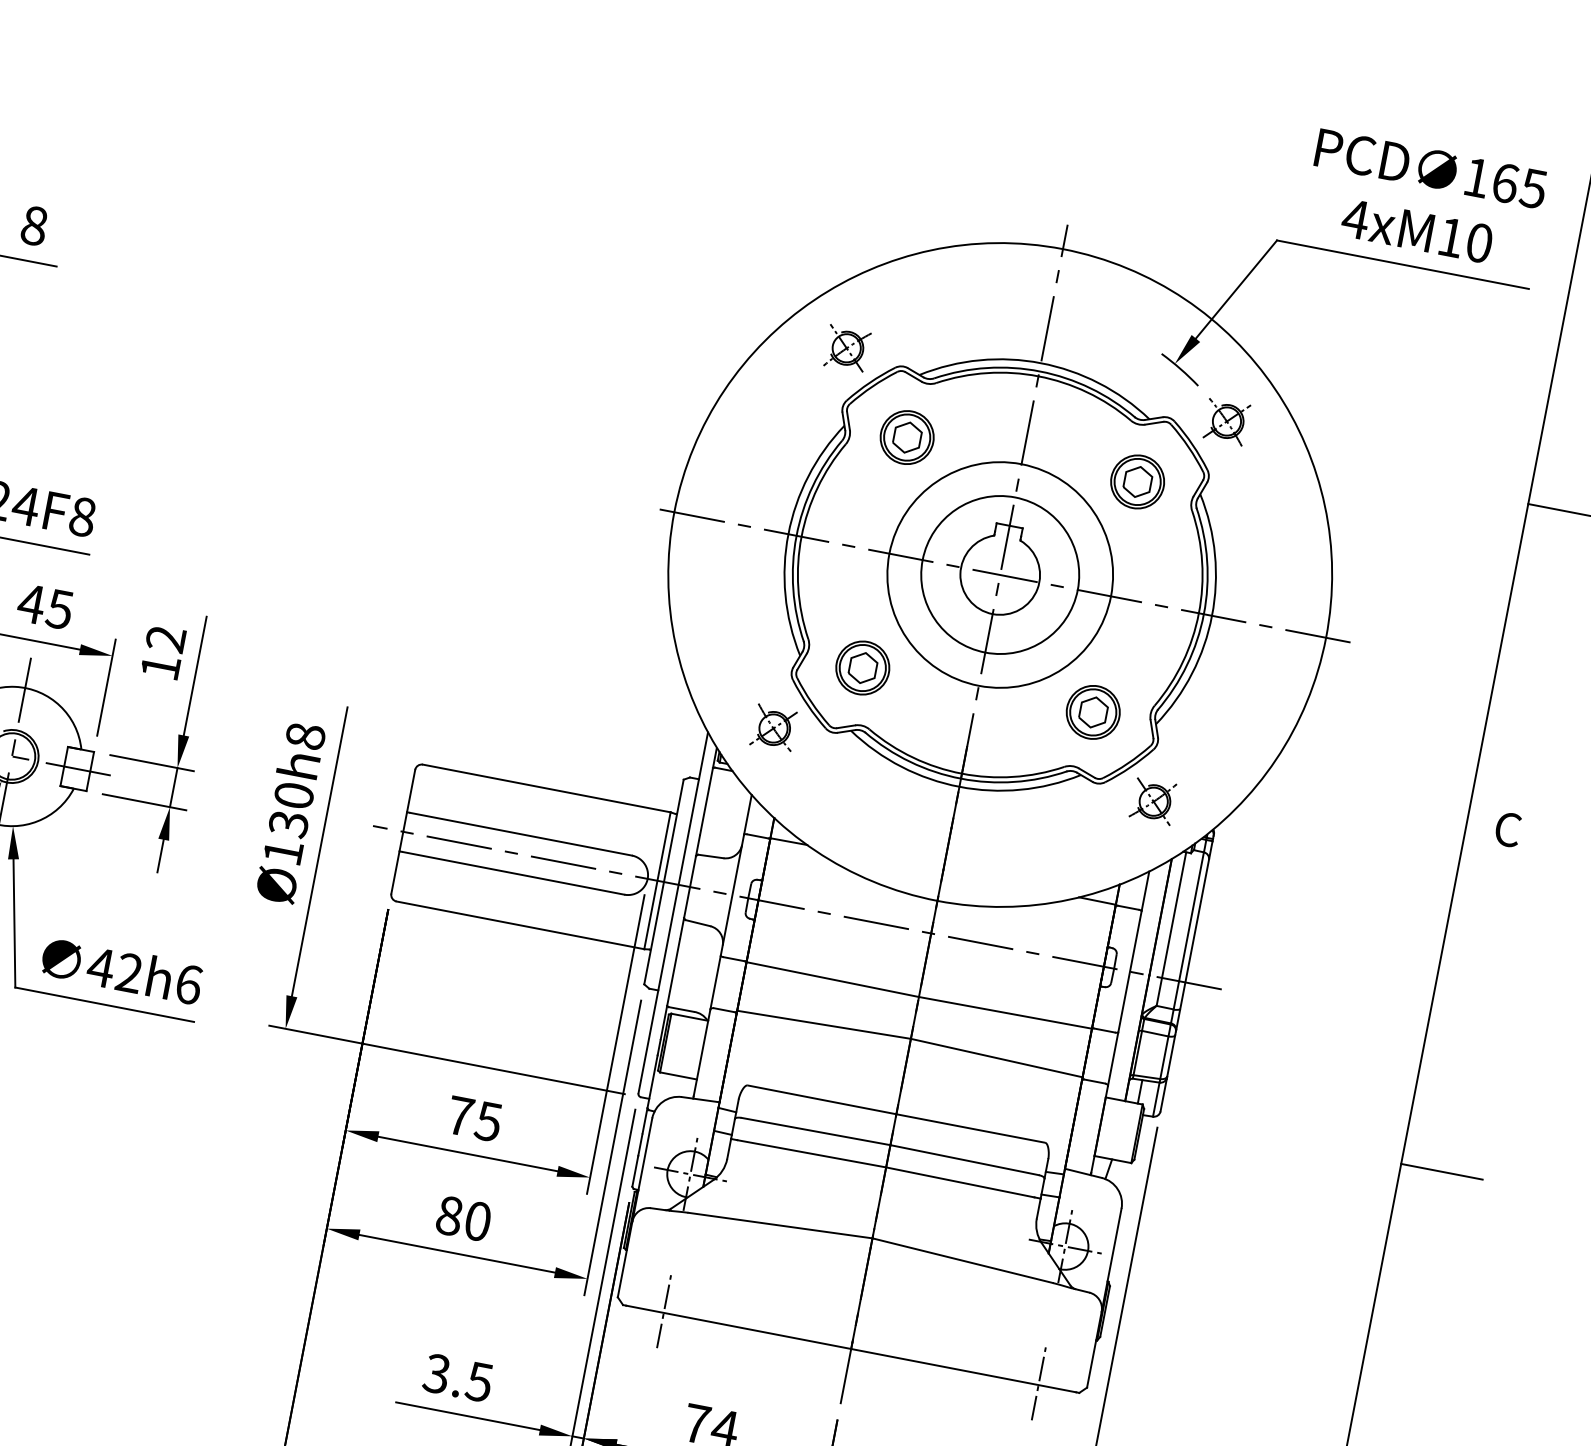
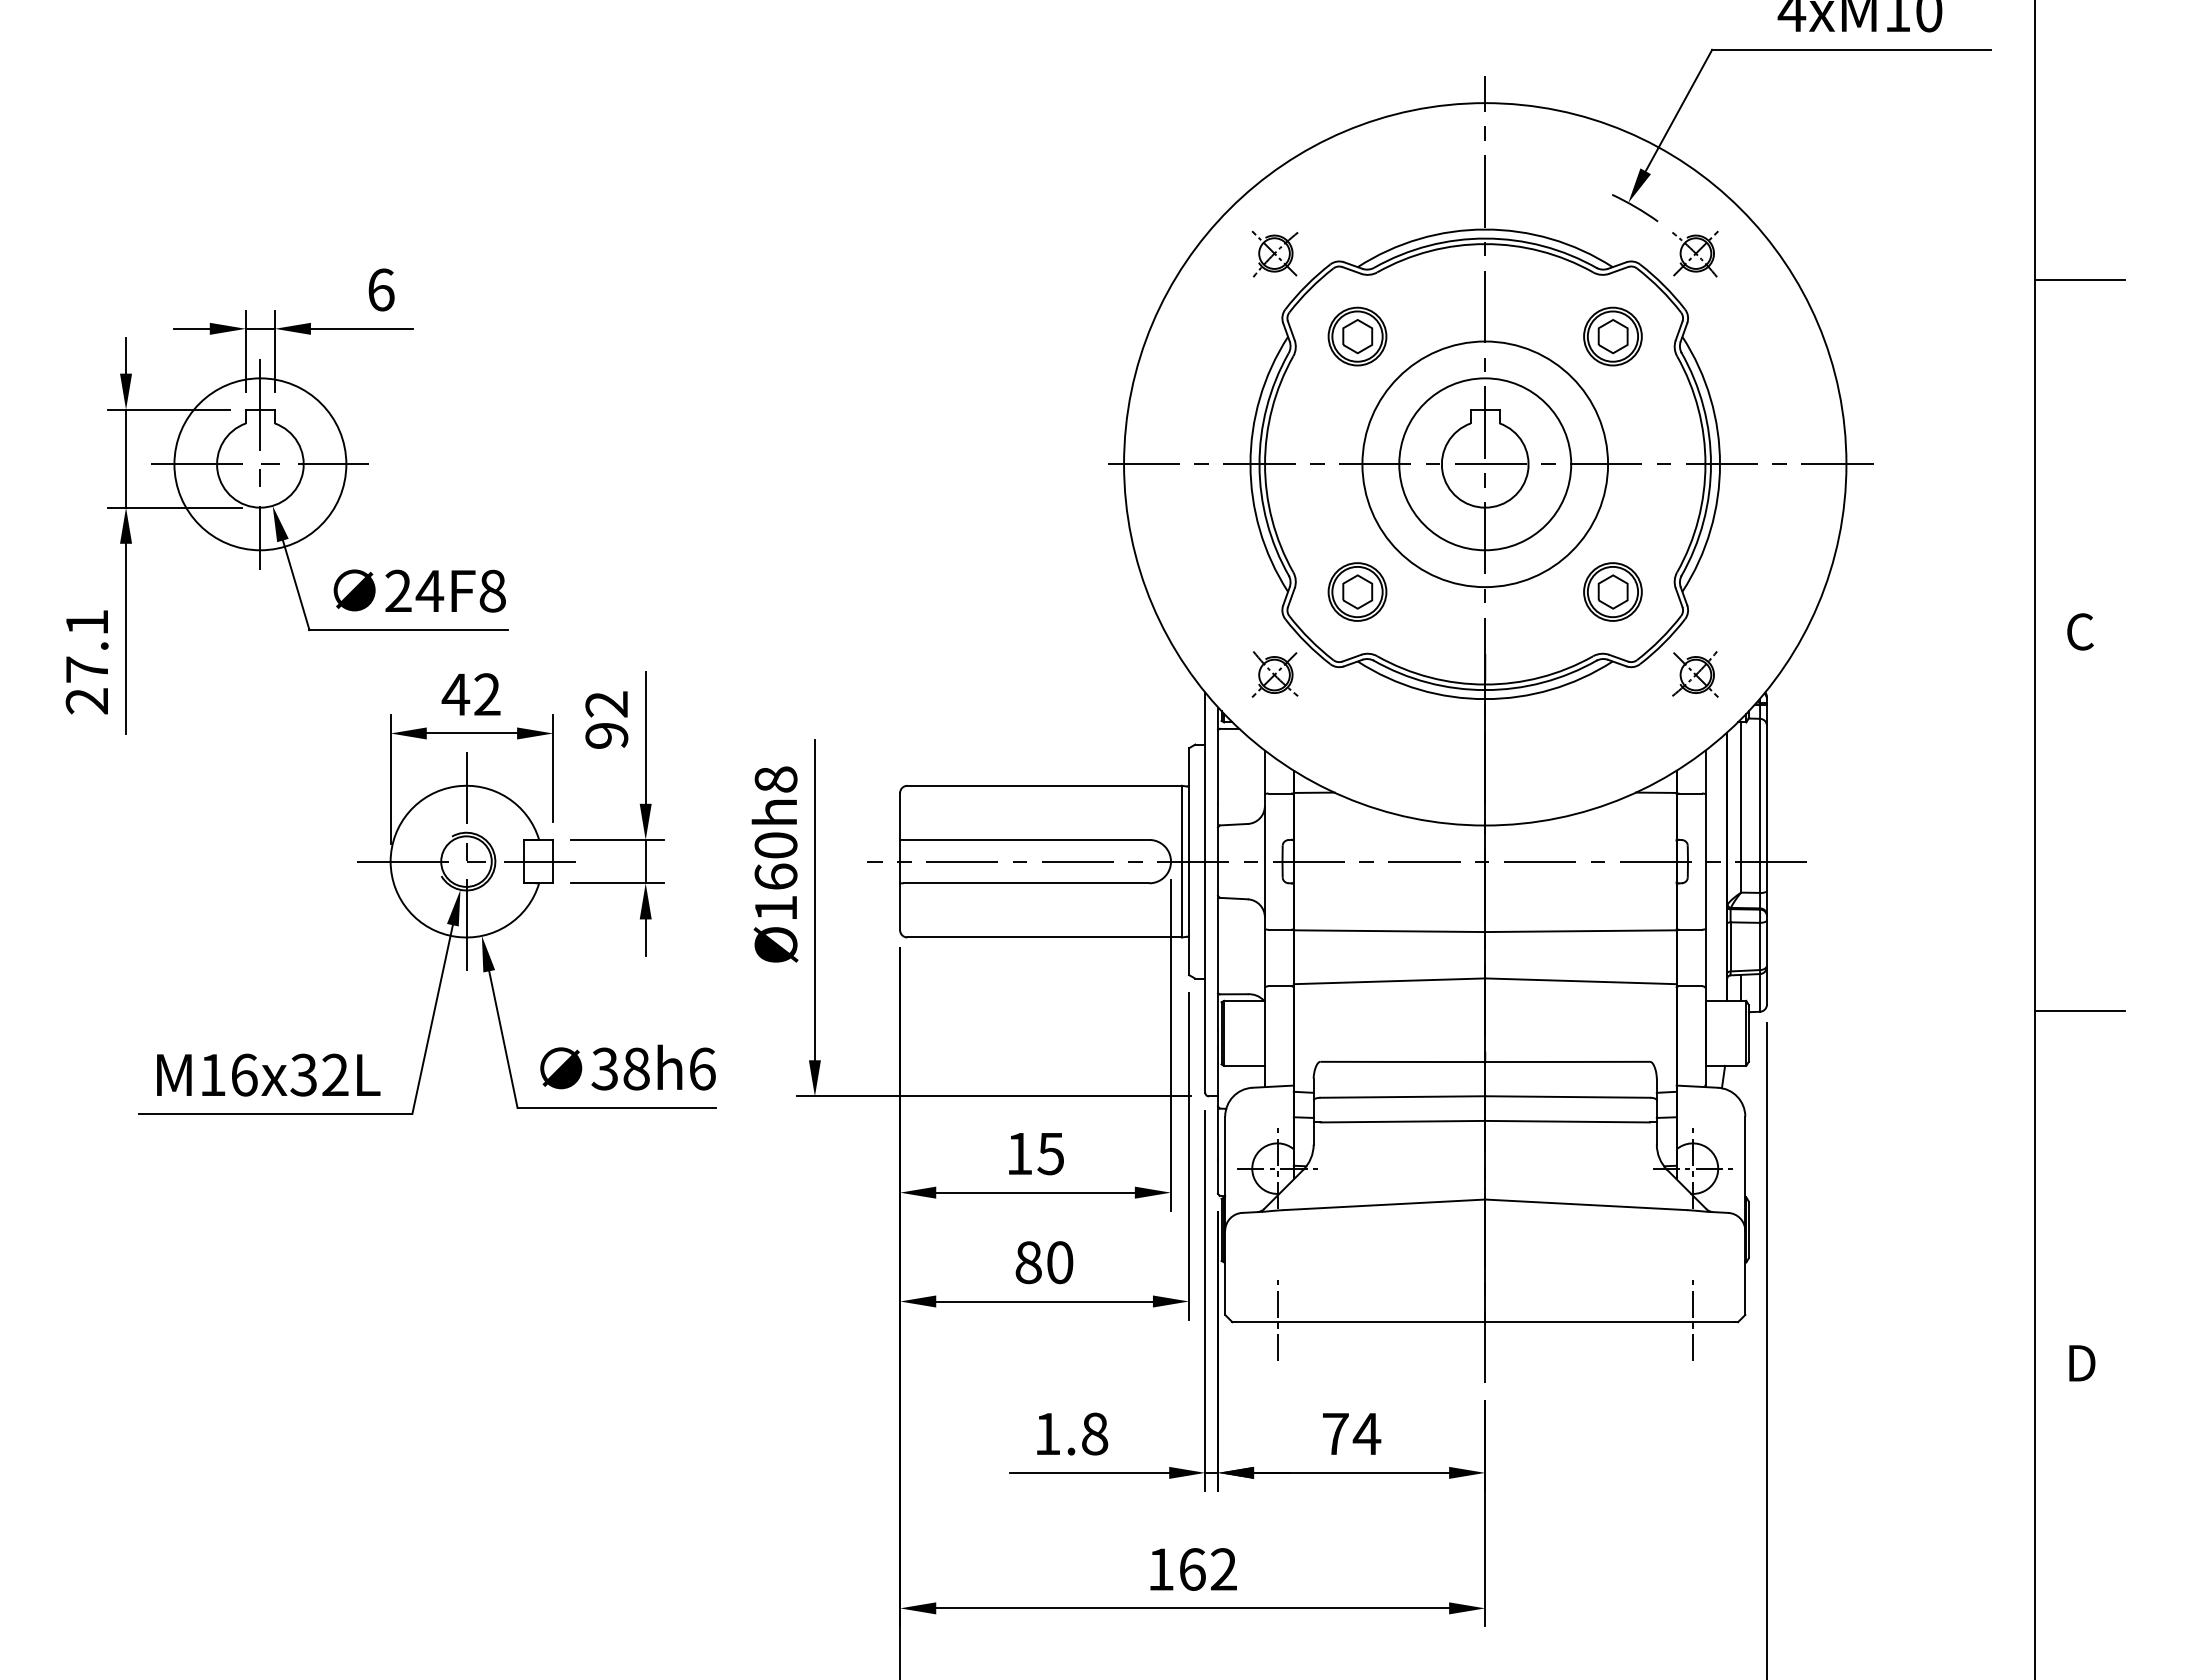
text: (34, 225) -> (381, 289), 8 -> 6
text: (59, 609) -> (486, 694), 45 -> 42
text: (160, 667) -> (606, 735), 12 -> 92
text: (288, 823) -> (775, 876), Ø130h8 -> Ø160h8
text: (114, 969) -> (619, 1068), 42h6 -> 38h6
text: (460, 1115) -> (1019, 1153), 75 -> 15
text: (458, 1377) -> (1071, 1433), 3.5 -> 1.8

